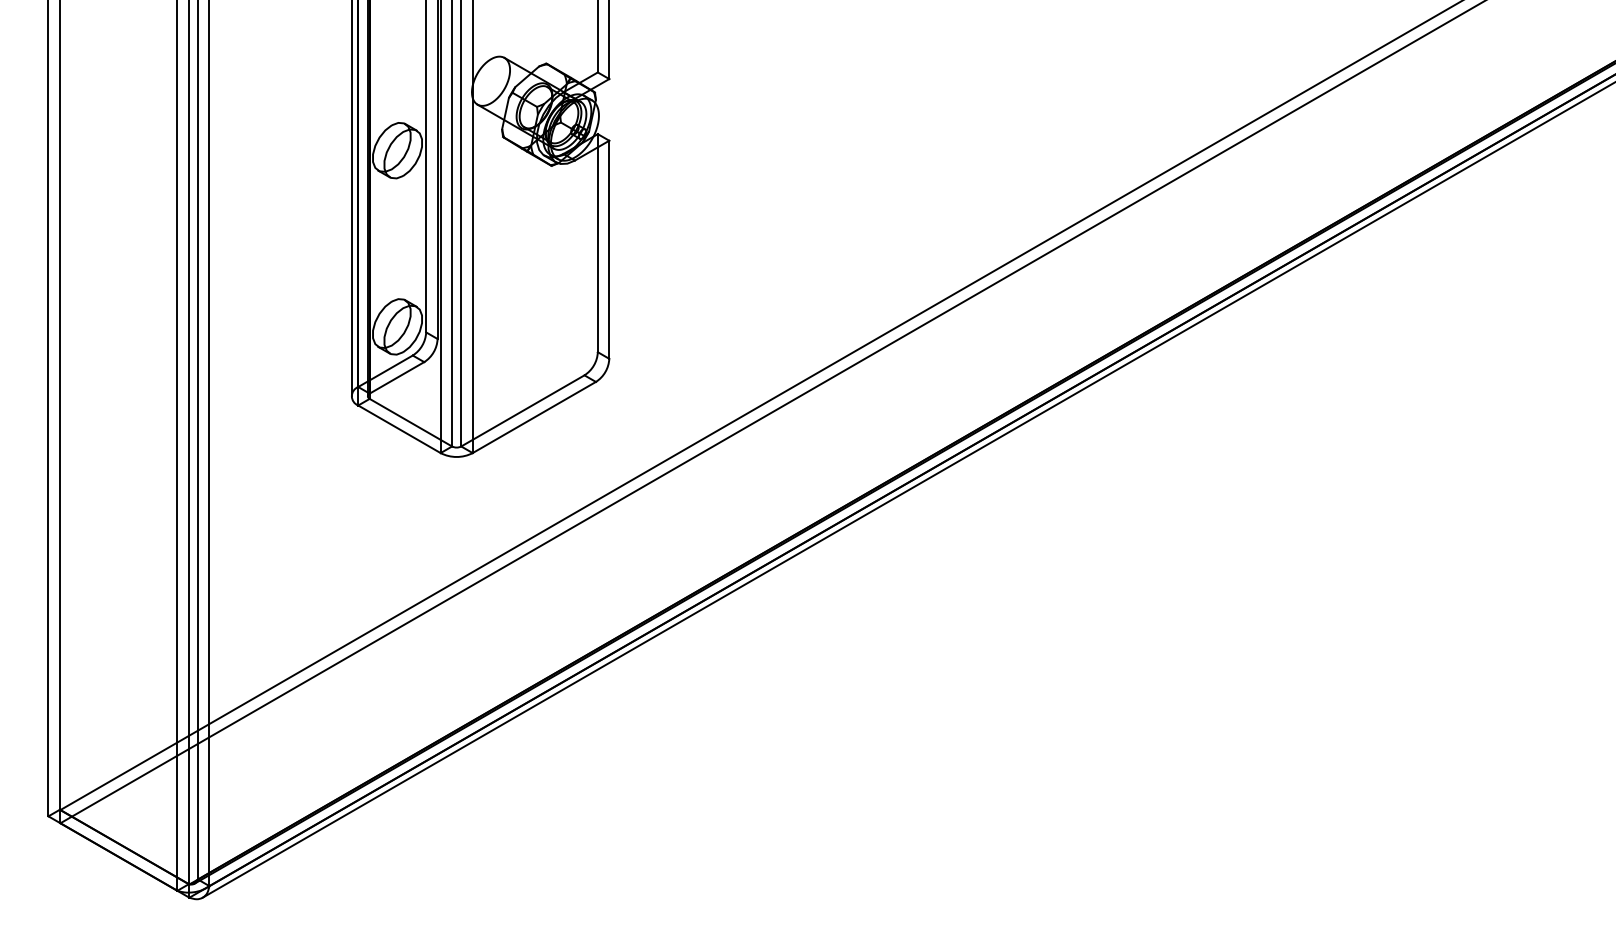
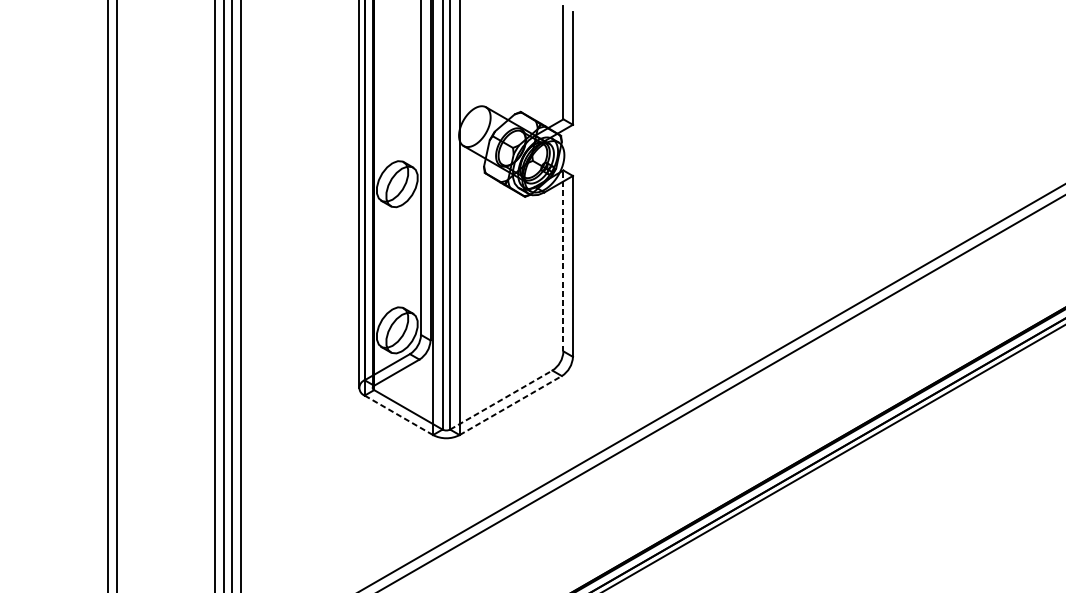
line: (597, 242) -> (563, 260), solid -> dashed
line: (523, 410) -> (501, 399), solid -> dashed
line: (534, 417) -> (510, 405), solid -> dashed
line: (399, 429) -> (398, 415), solid -> dashed

